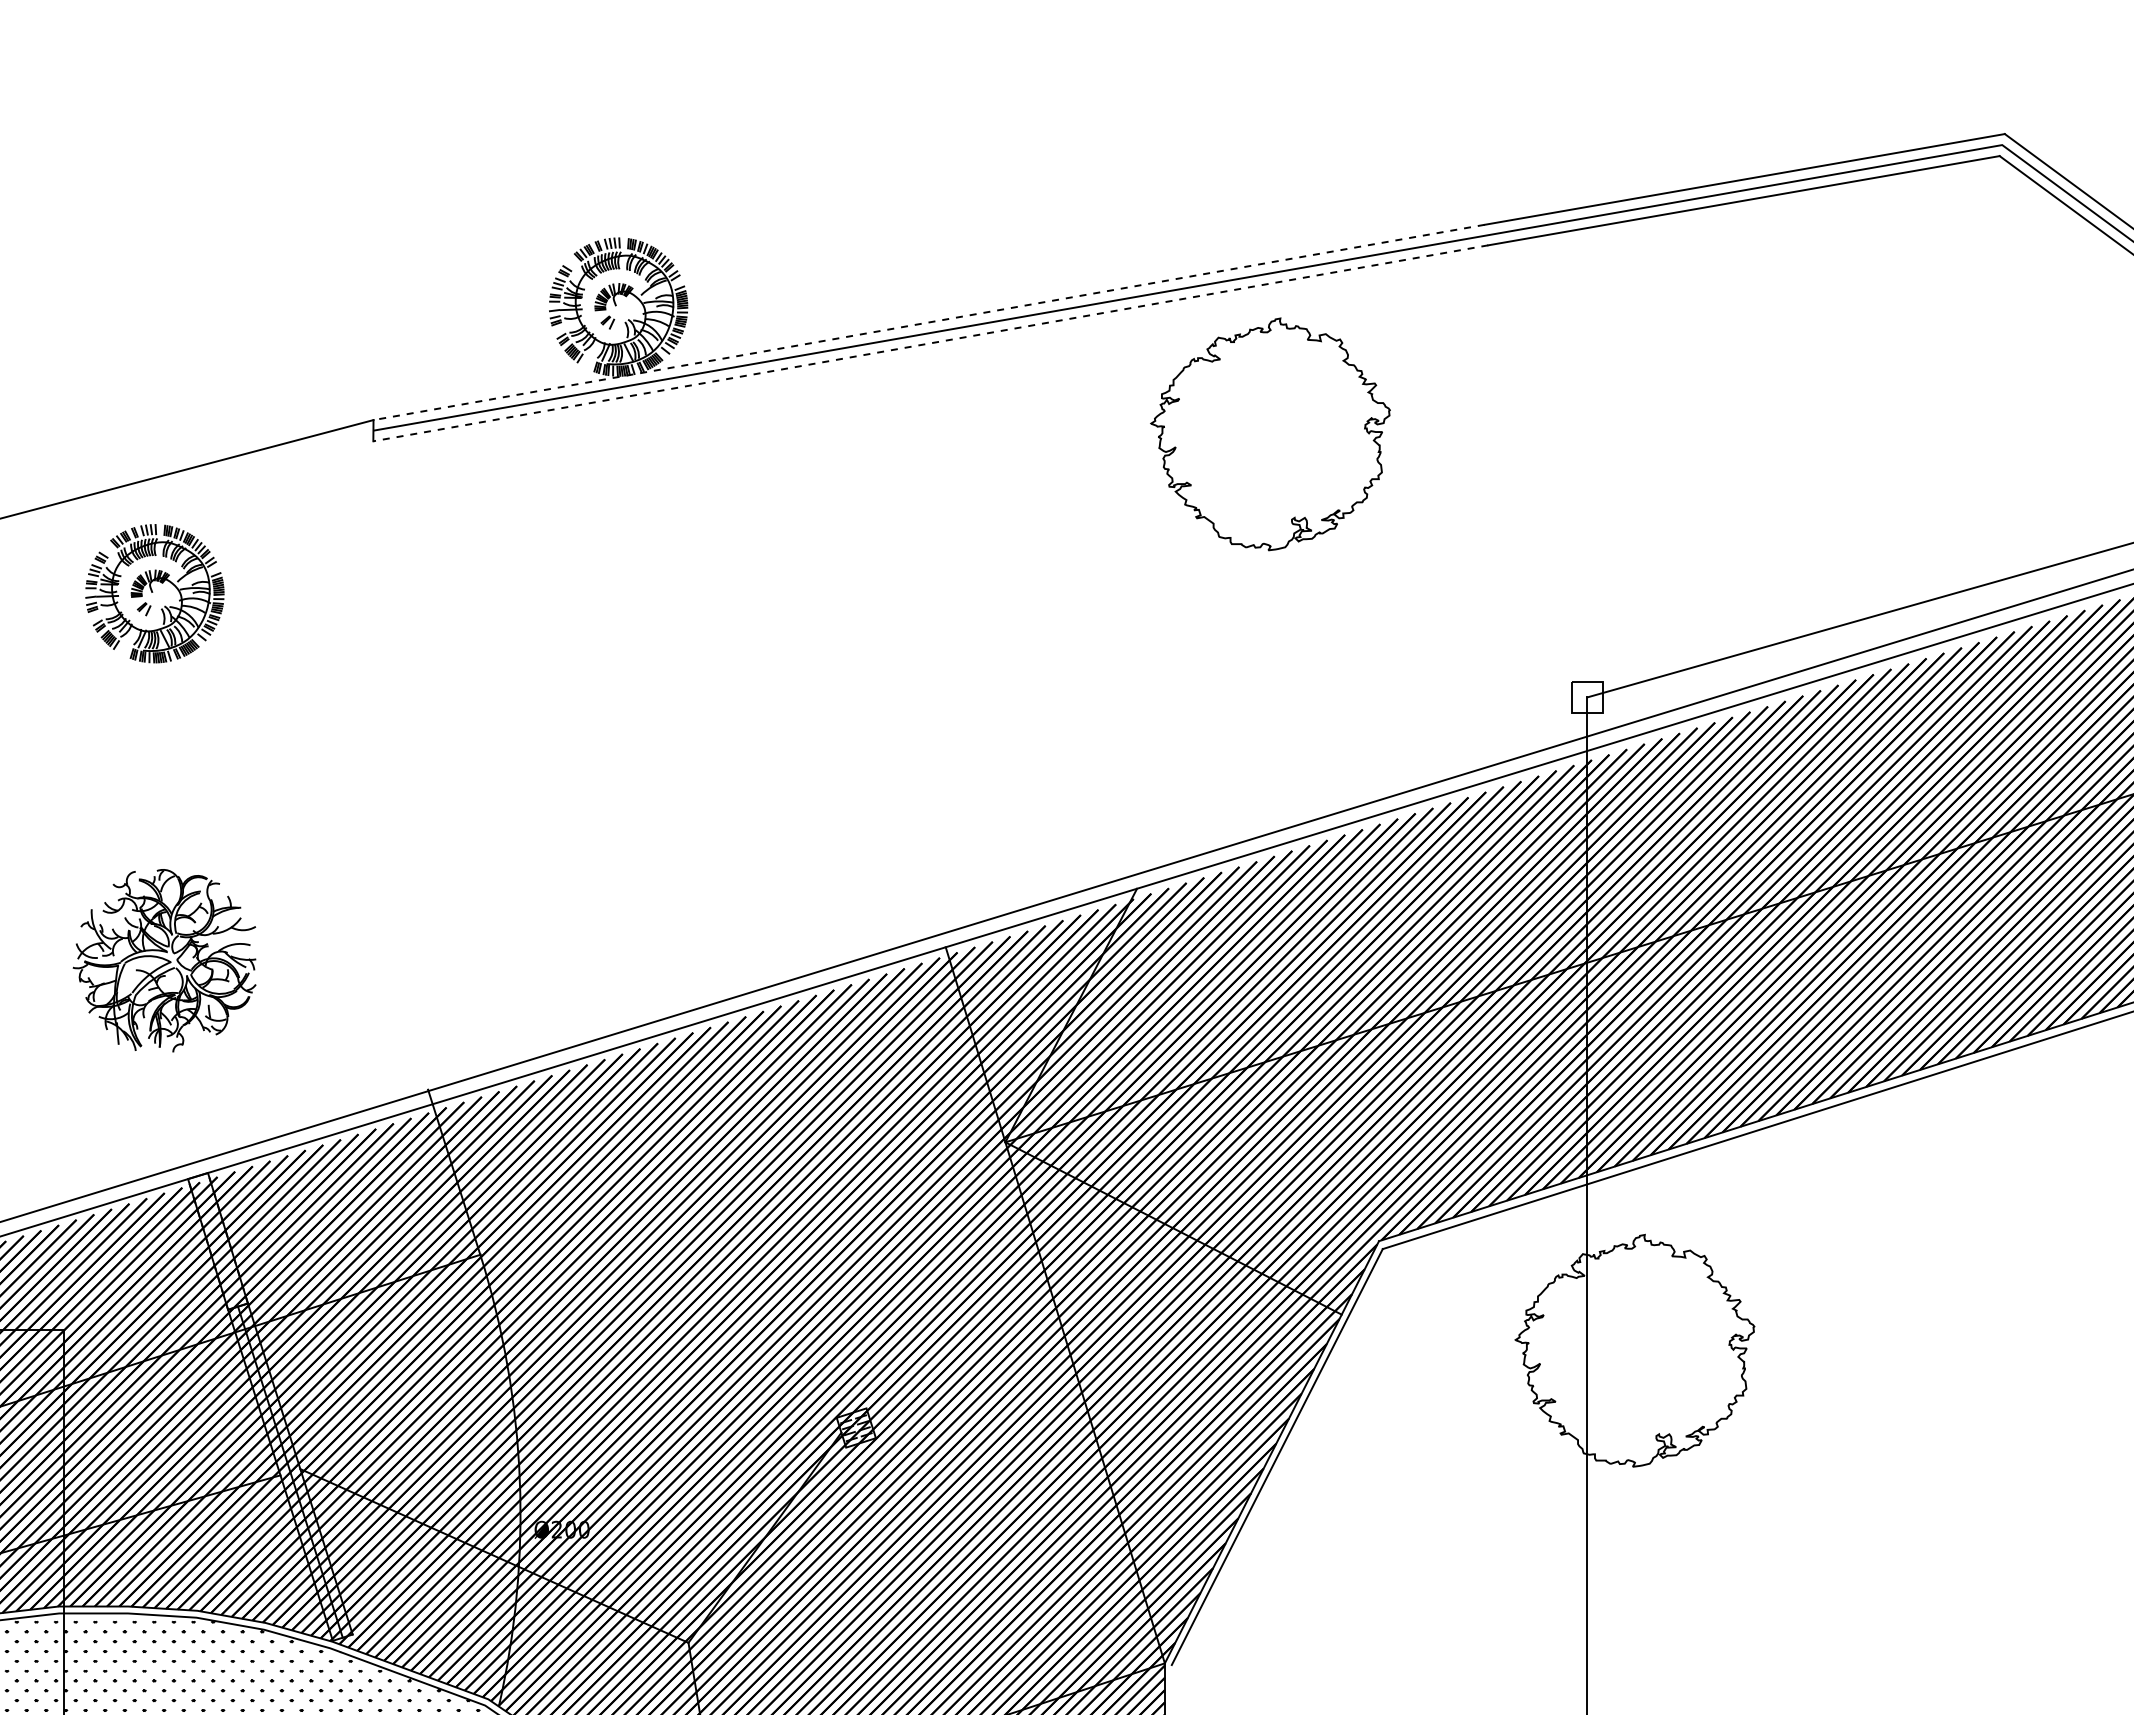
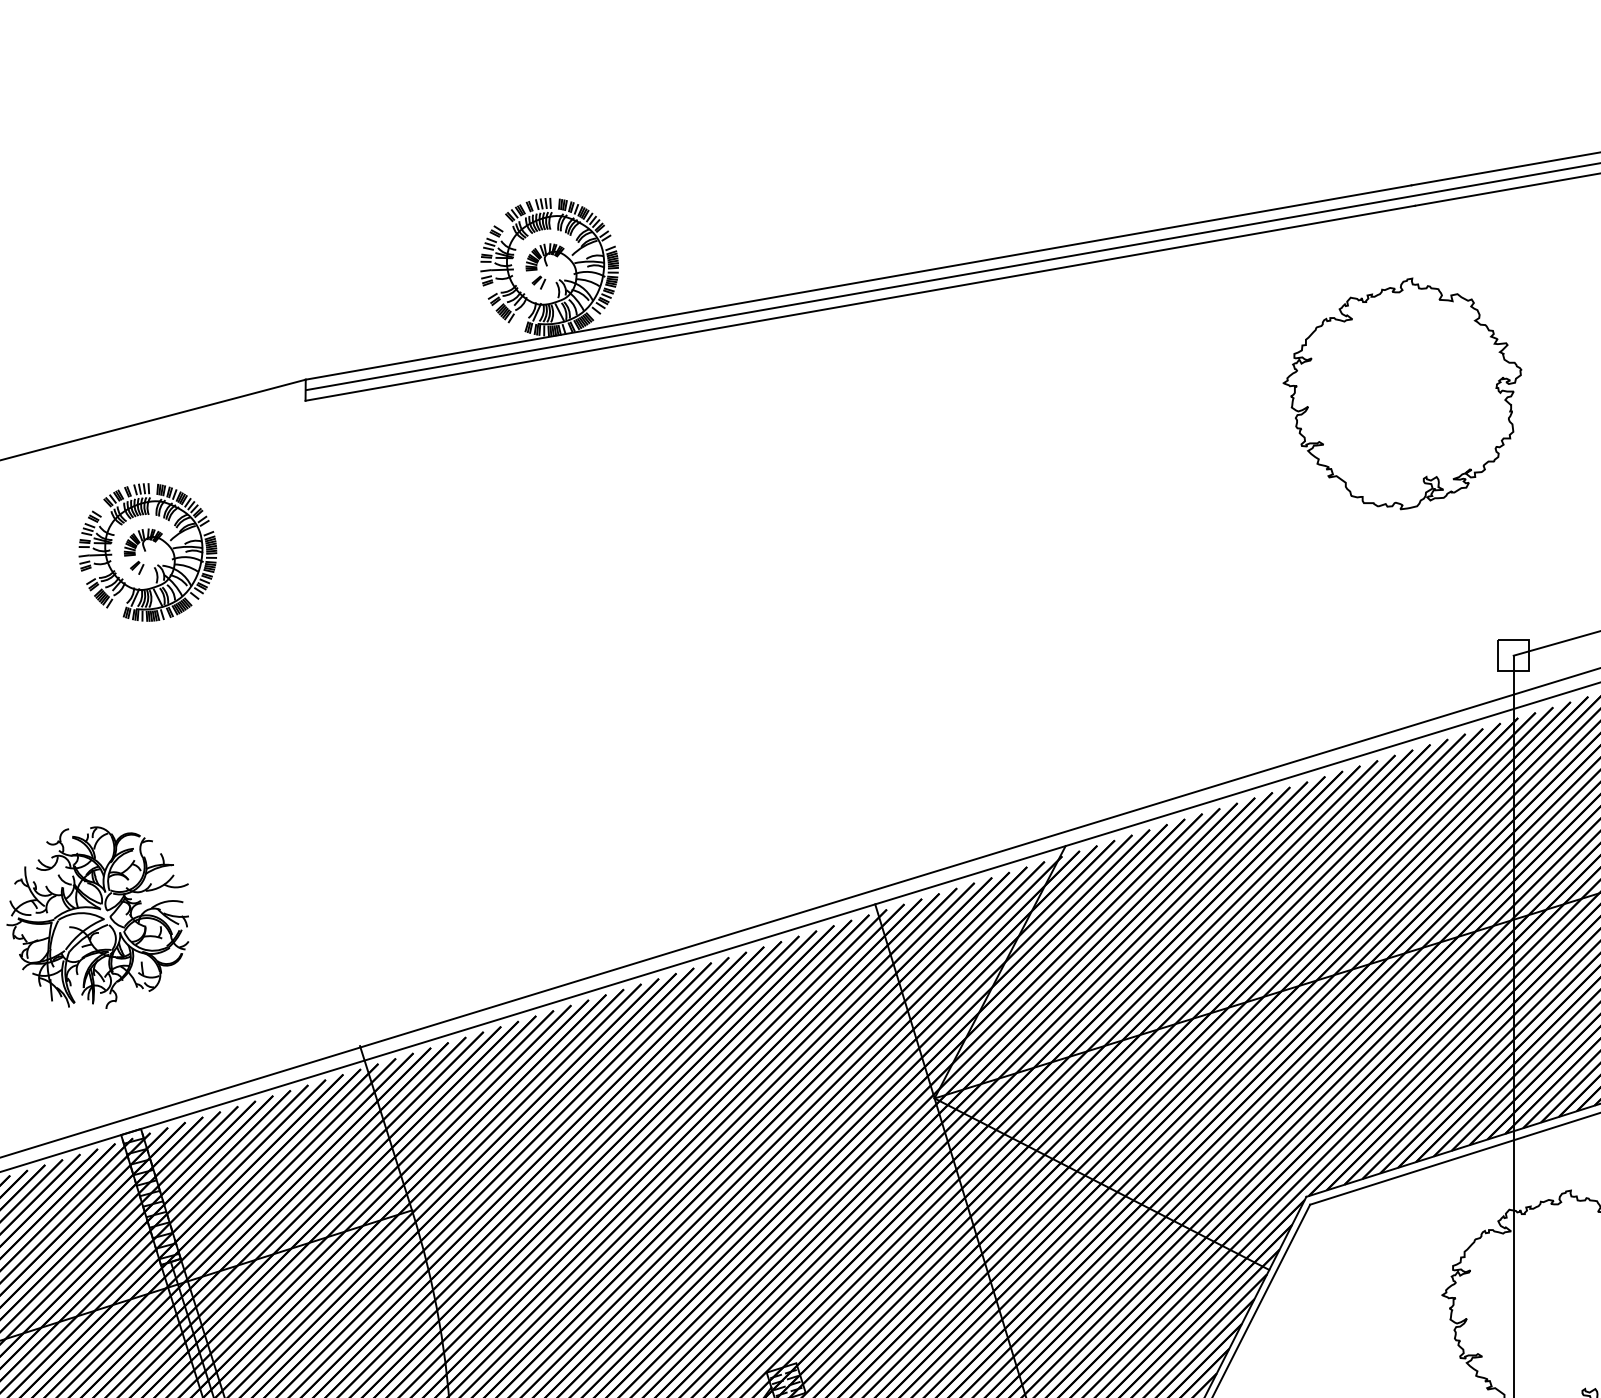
line: (928, 322) -> (858, 282), dashed -> solid
line: (930, 343) -> (860, 303), dashed -> solid
part: (1270, 434) -> (1402, 394), moved
part: (154, 593) -> (147, 552), moved
hatch: (218, 1242) -> (151, 1198), added

